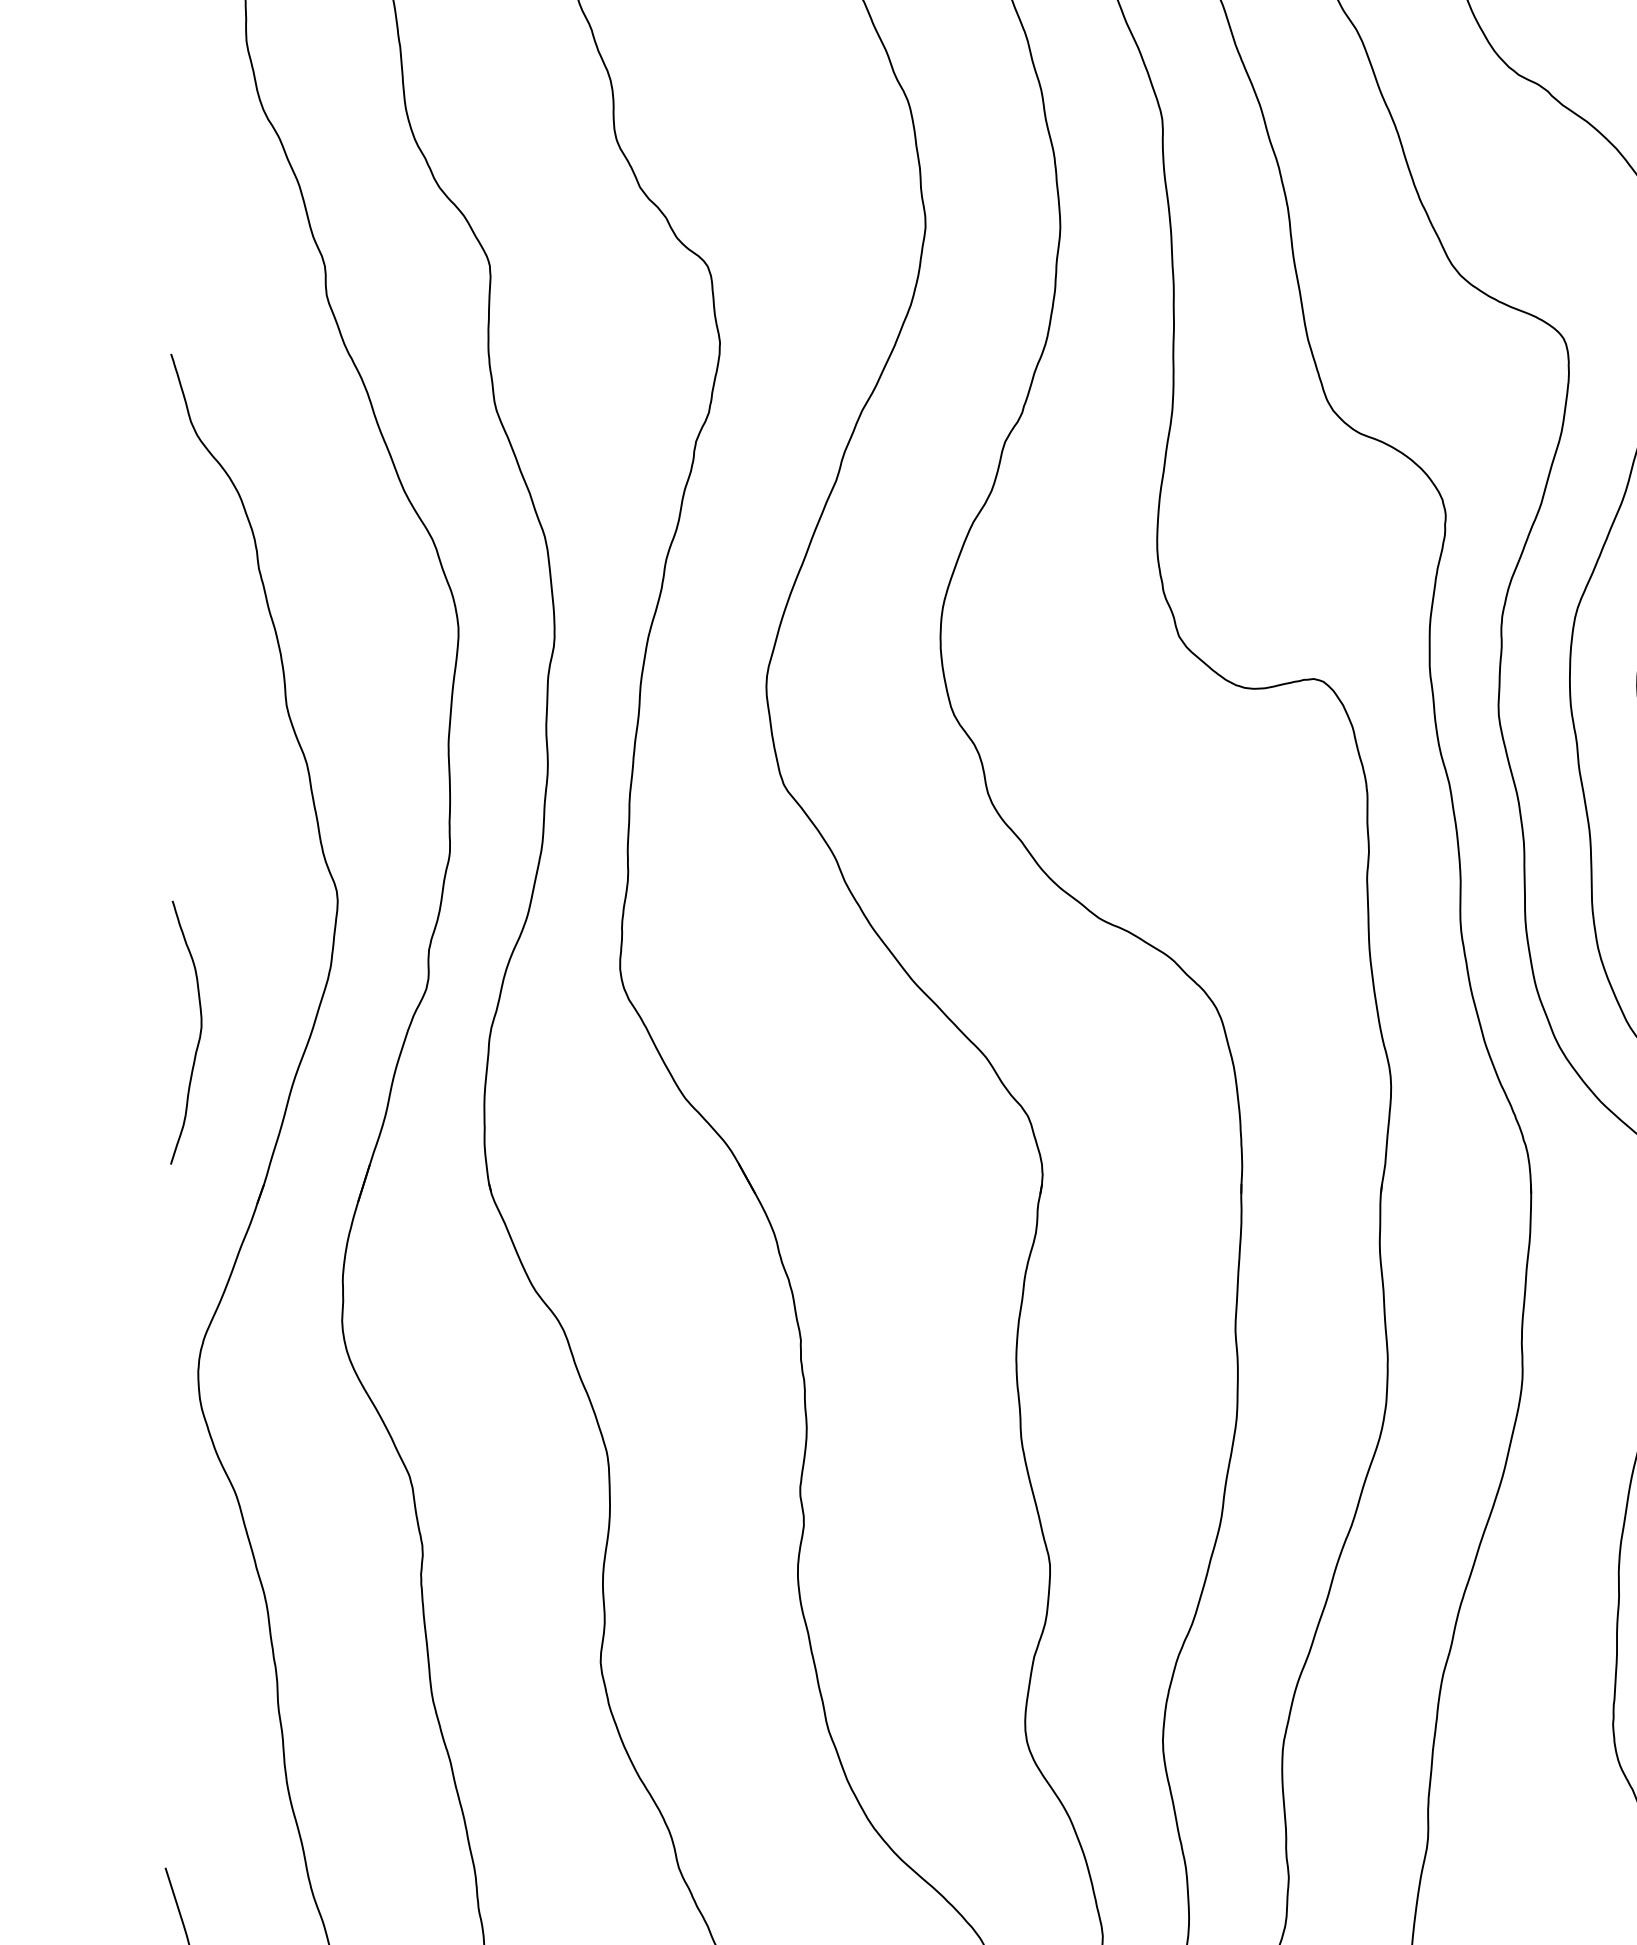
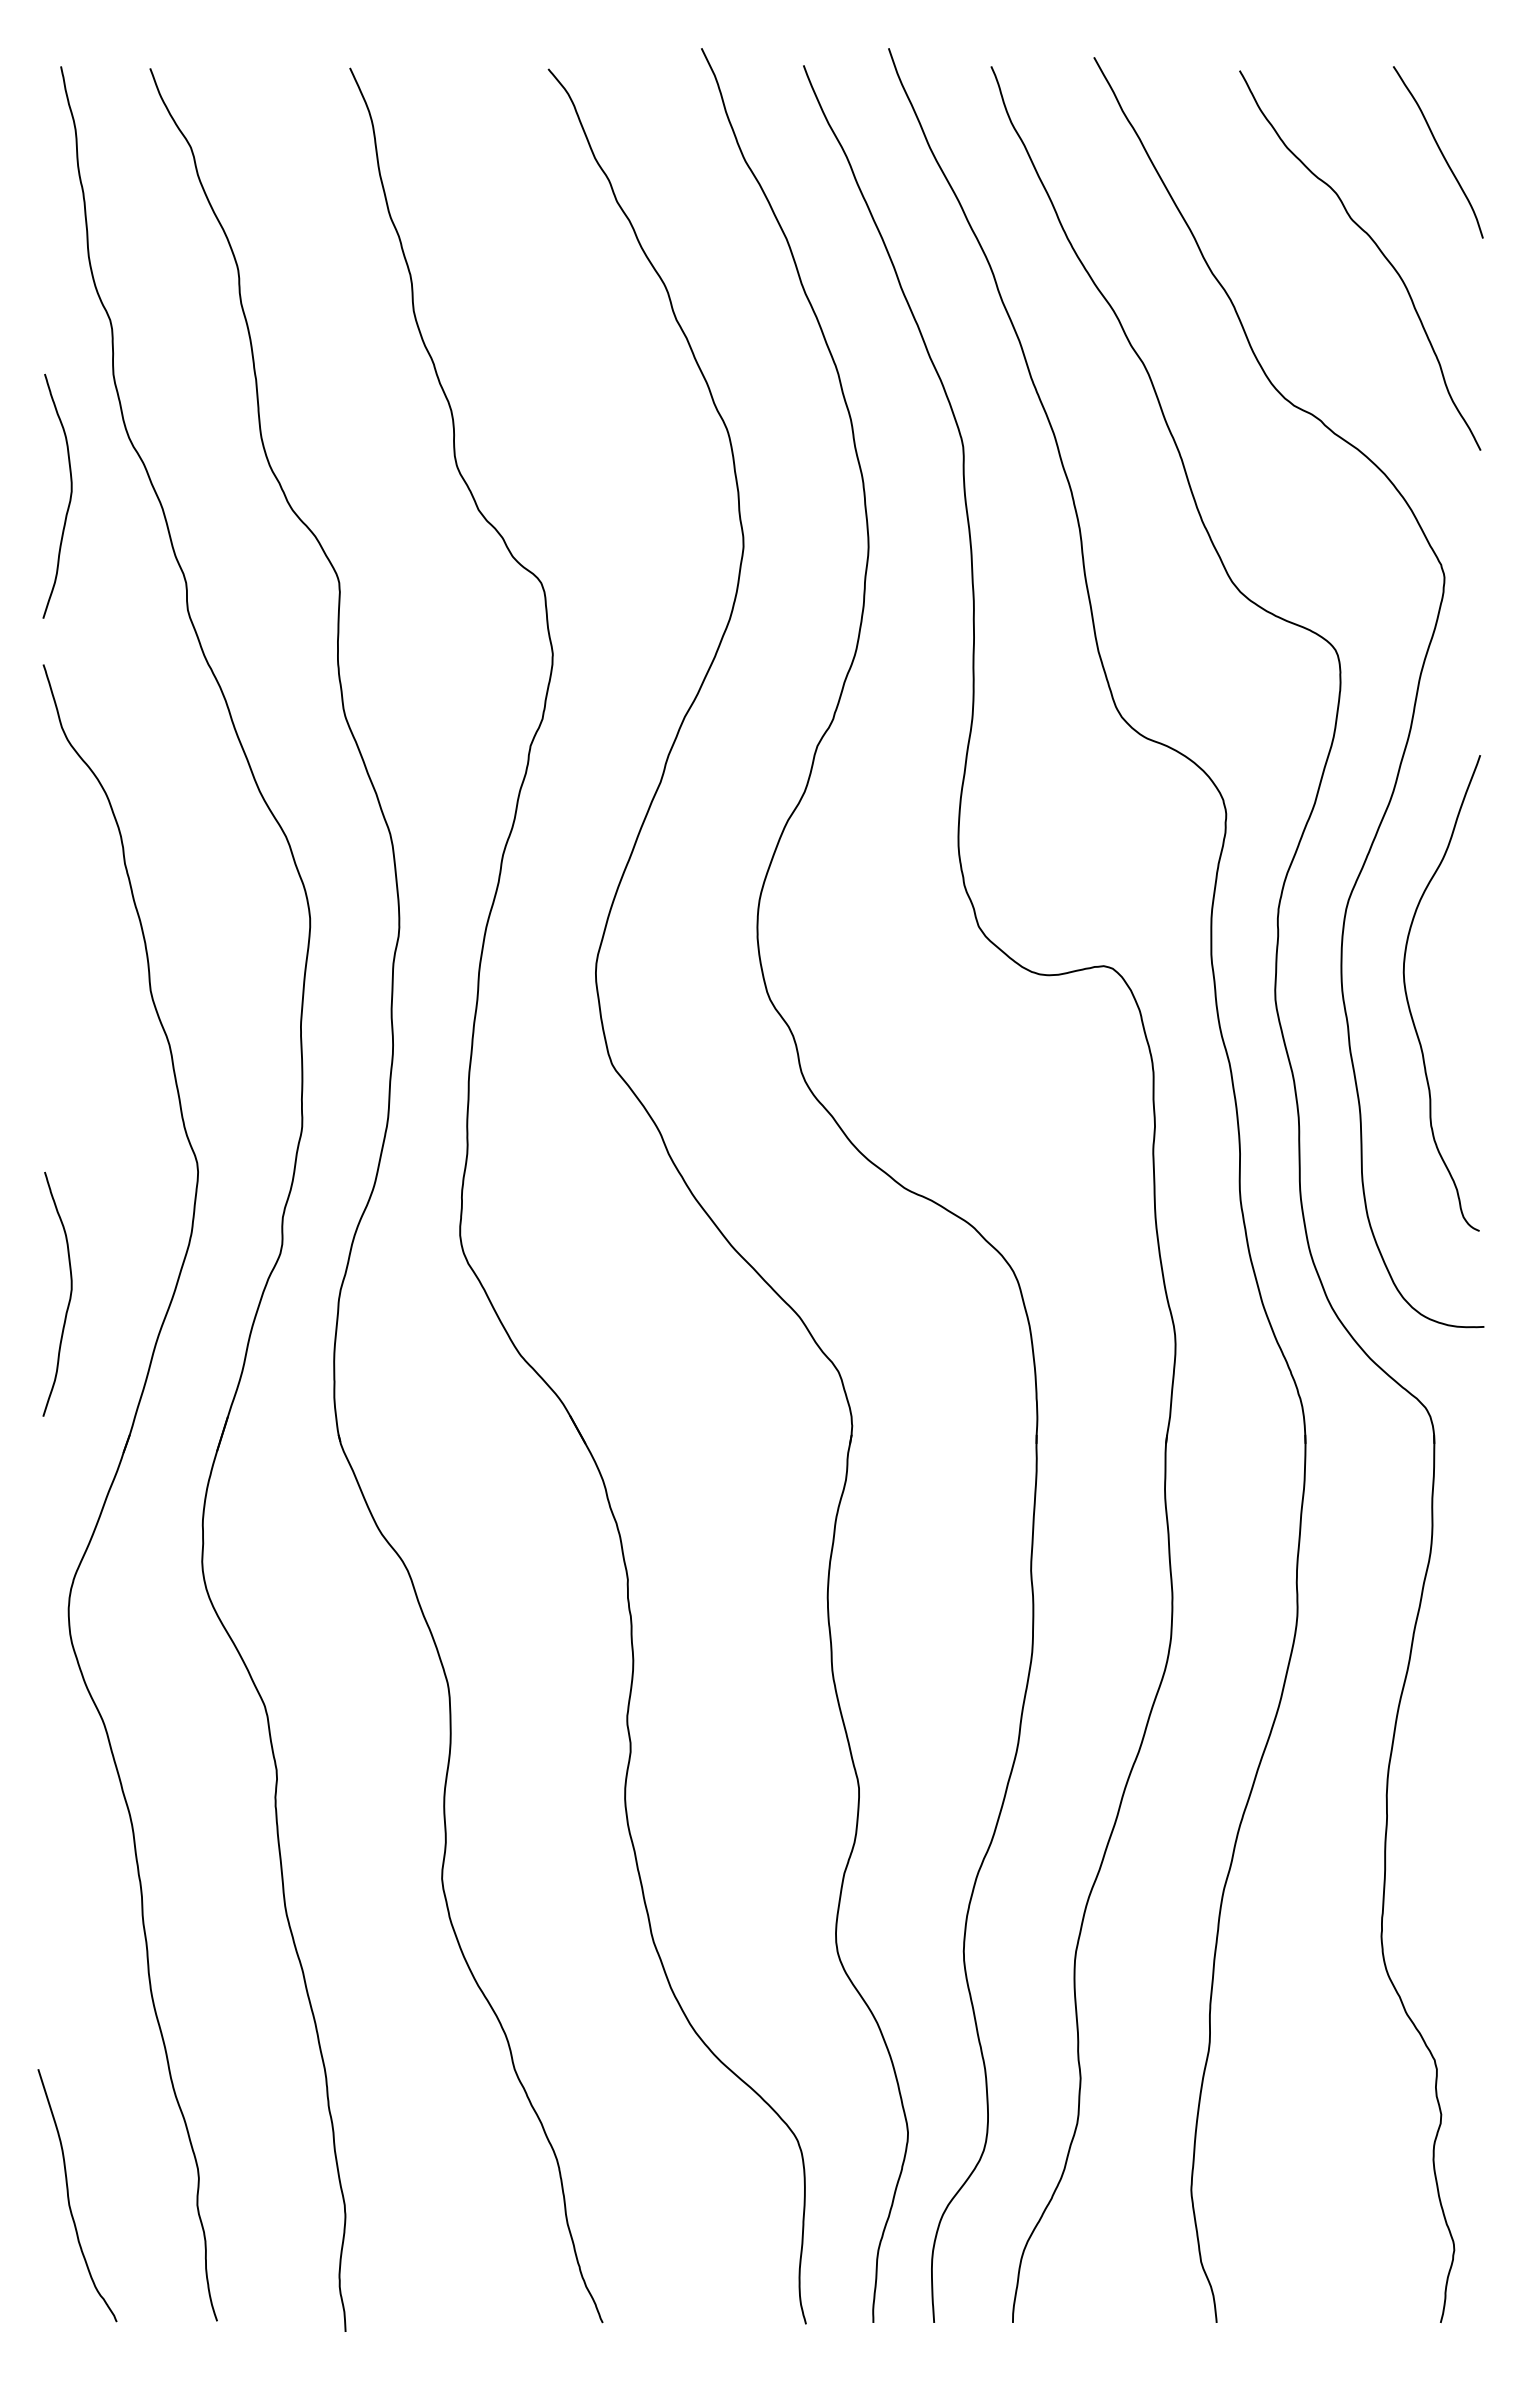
curve: (199, 173) -> (69, 497), added

